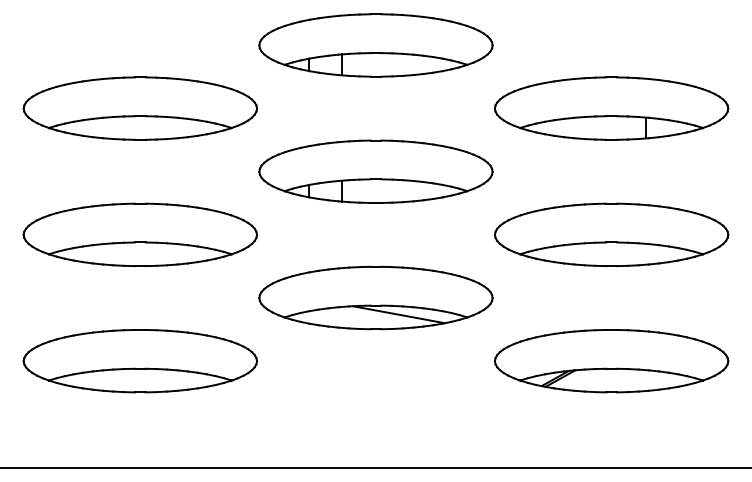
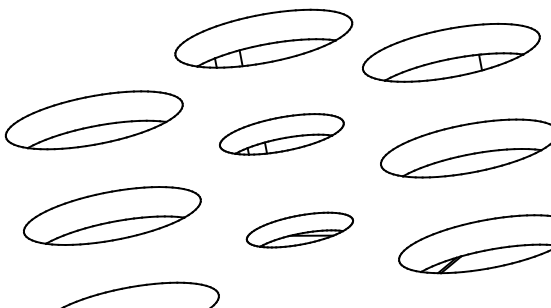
part: (375, 171) -> (281, 134), size x0.7
part: (375, 297) -> (299, 229), size x0.6

